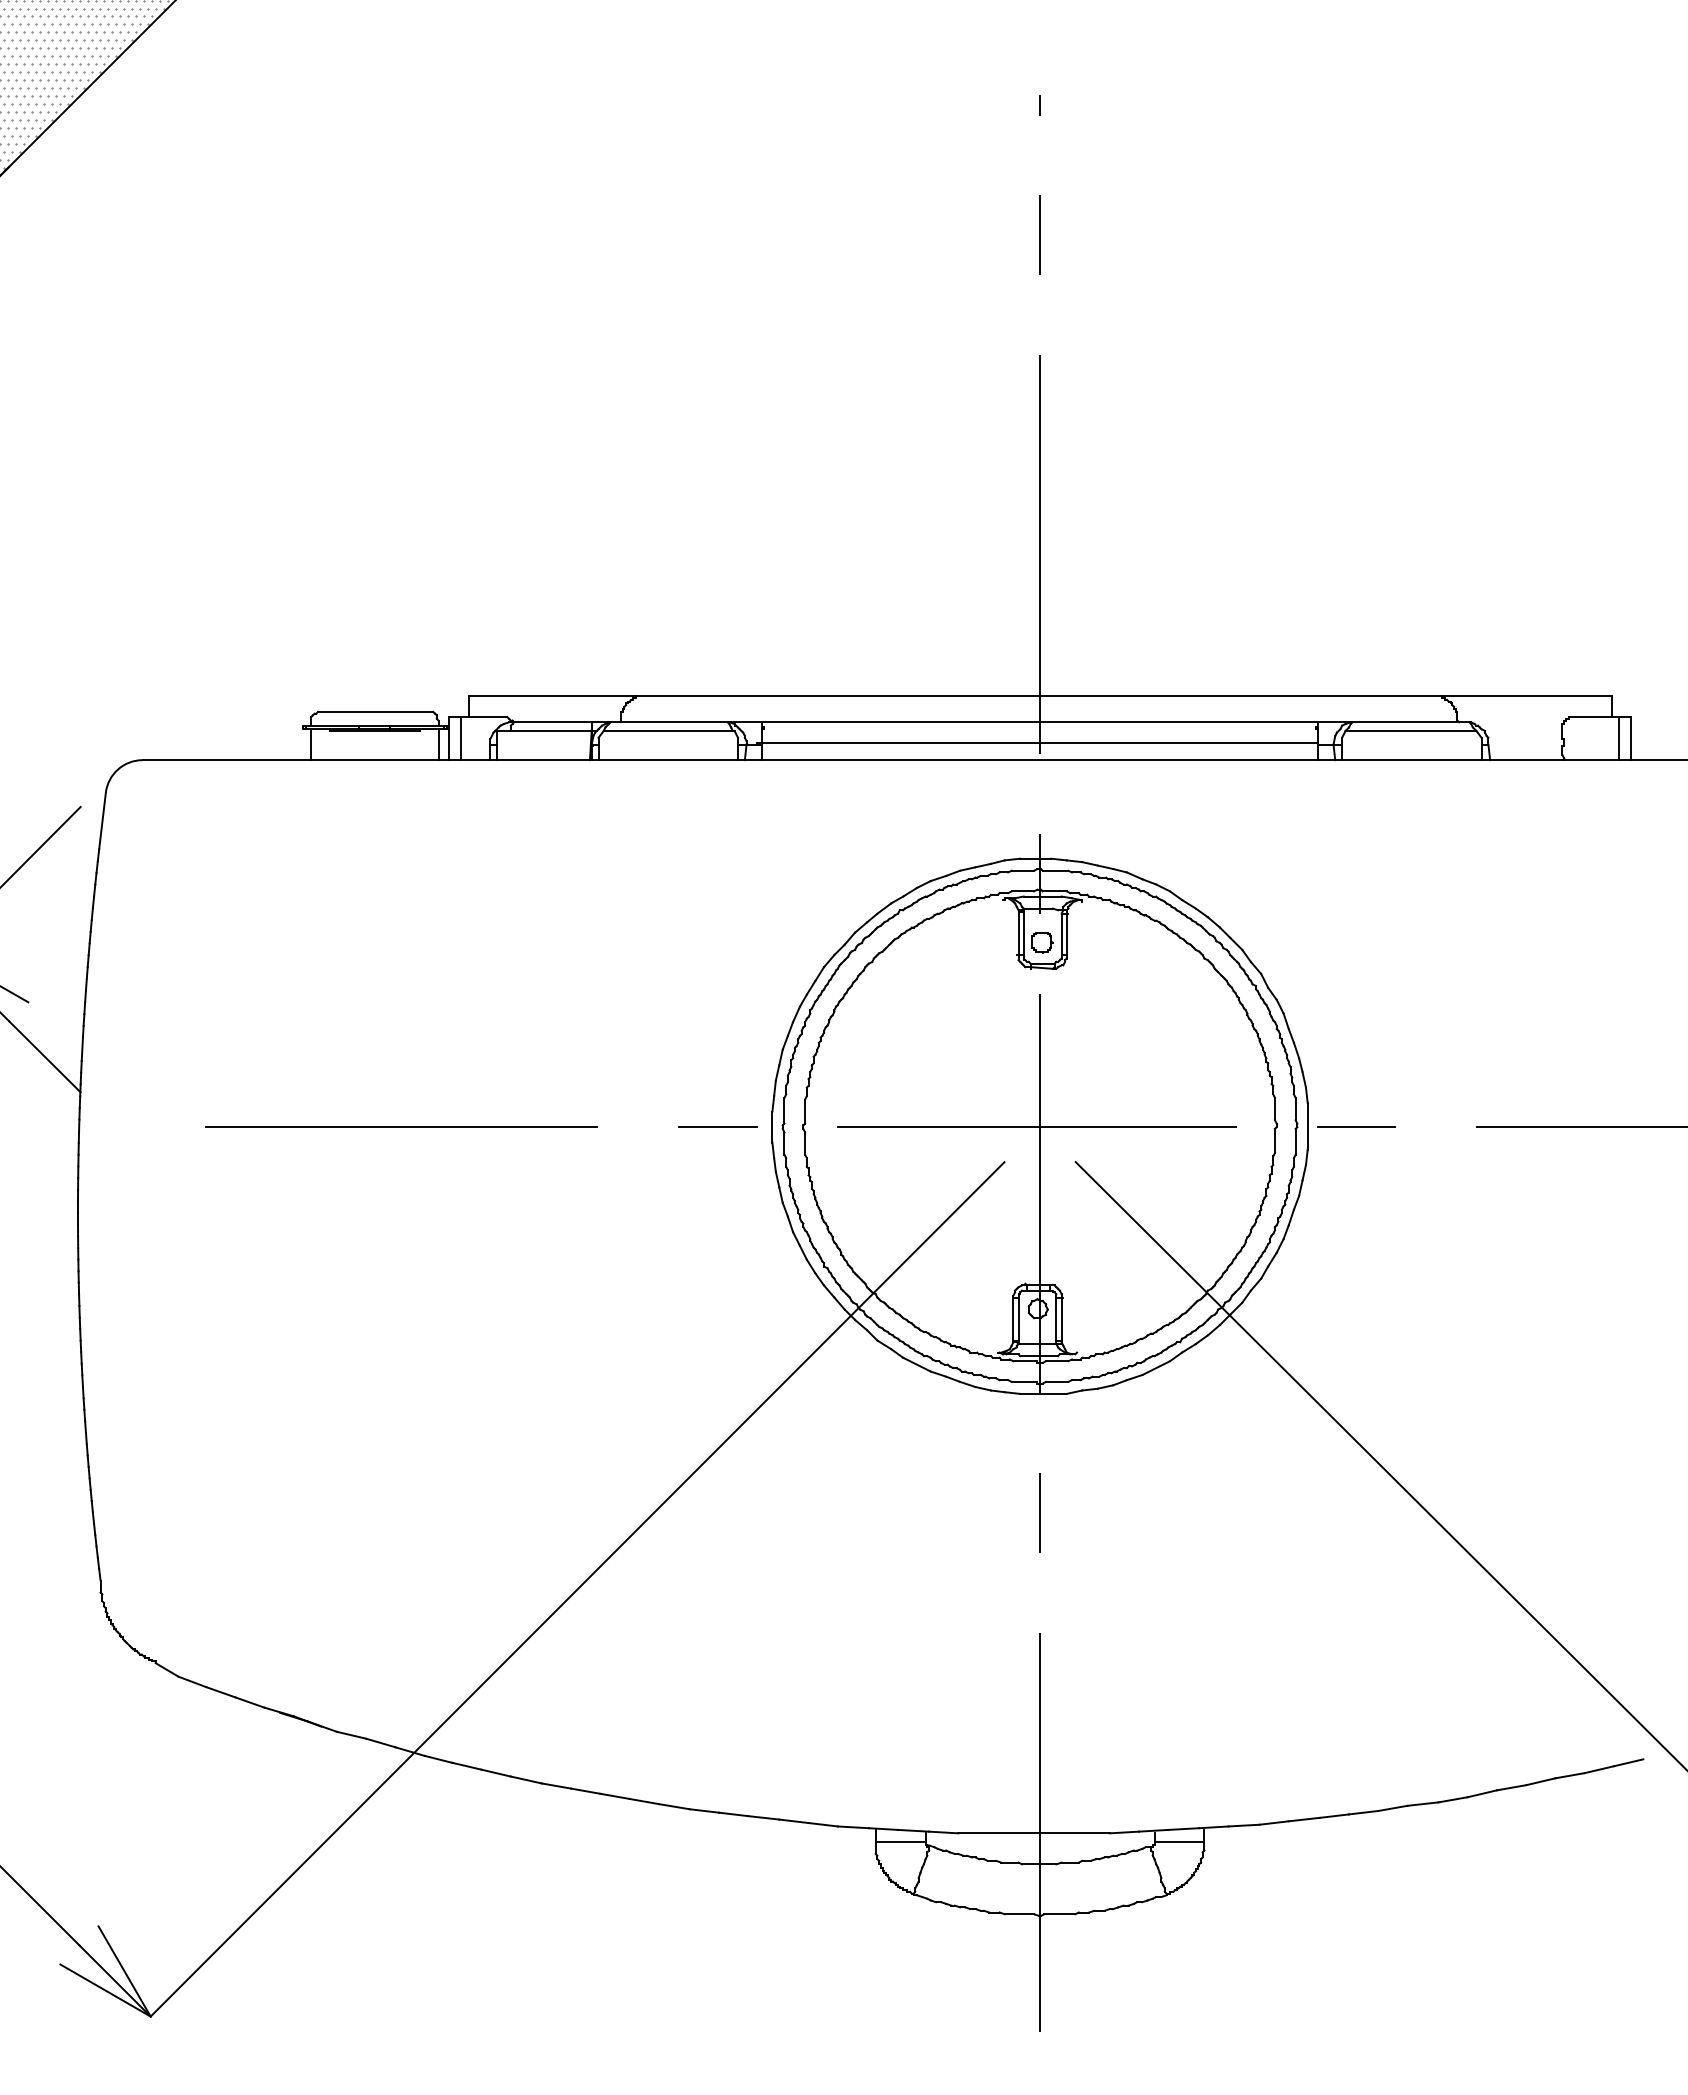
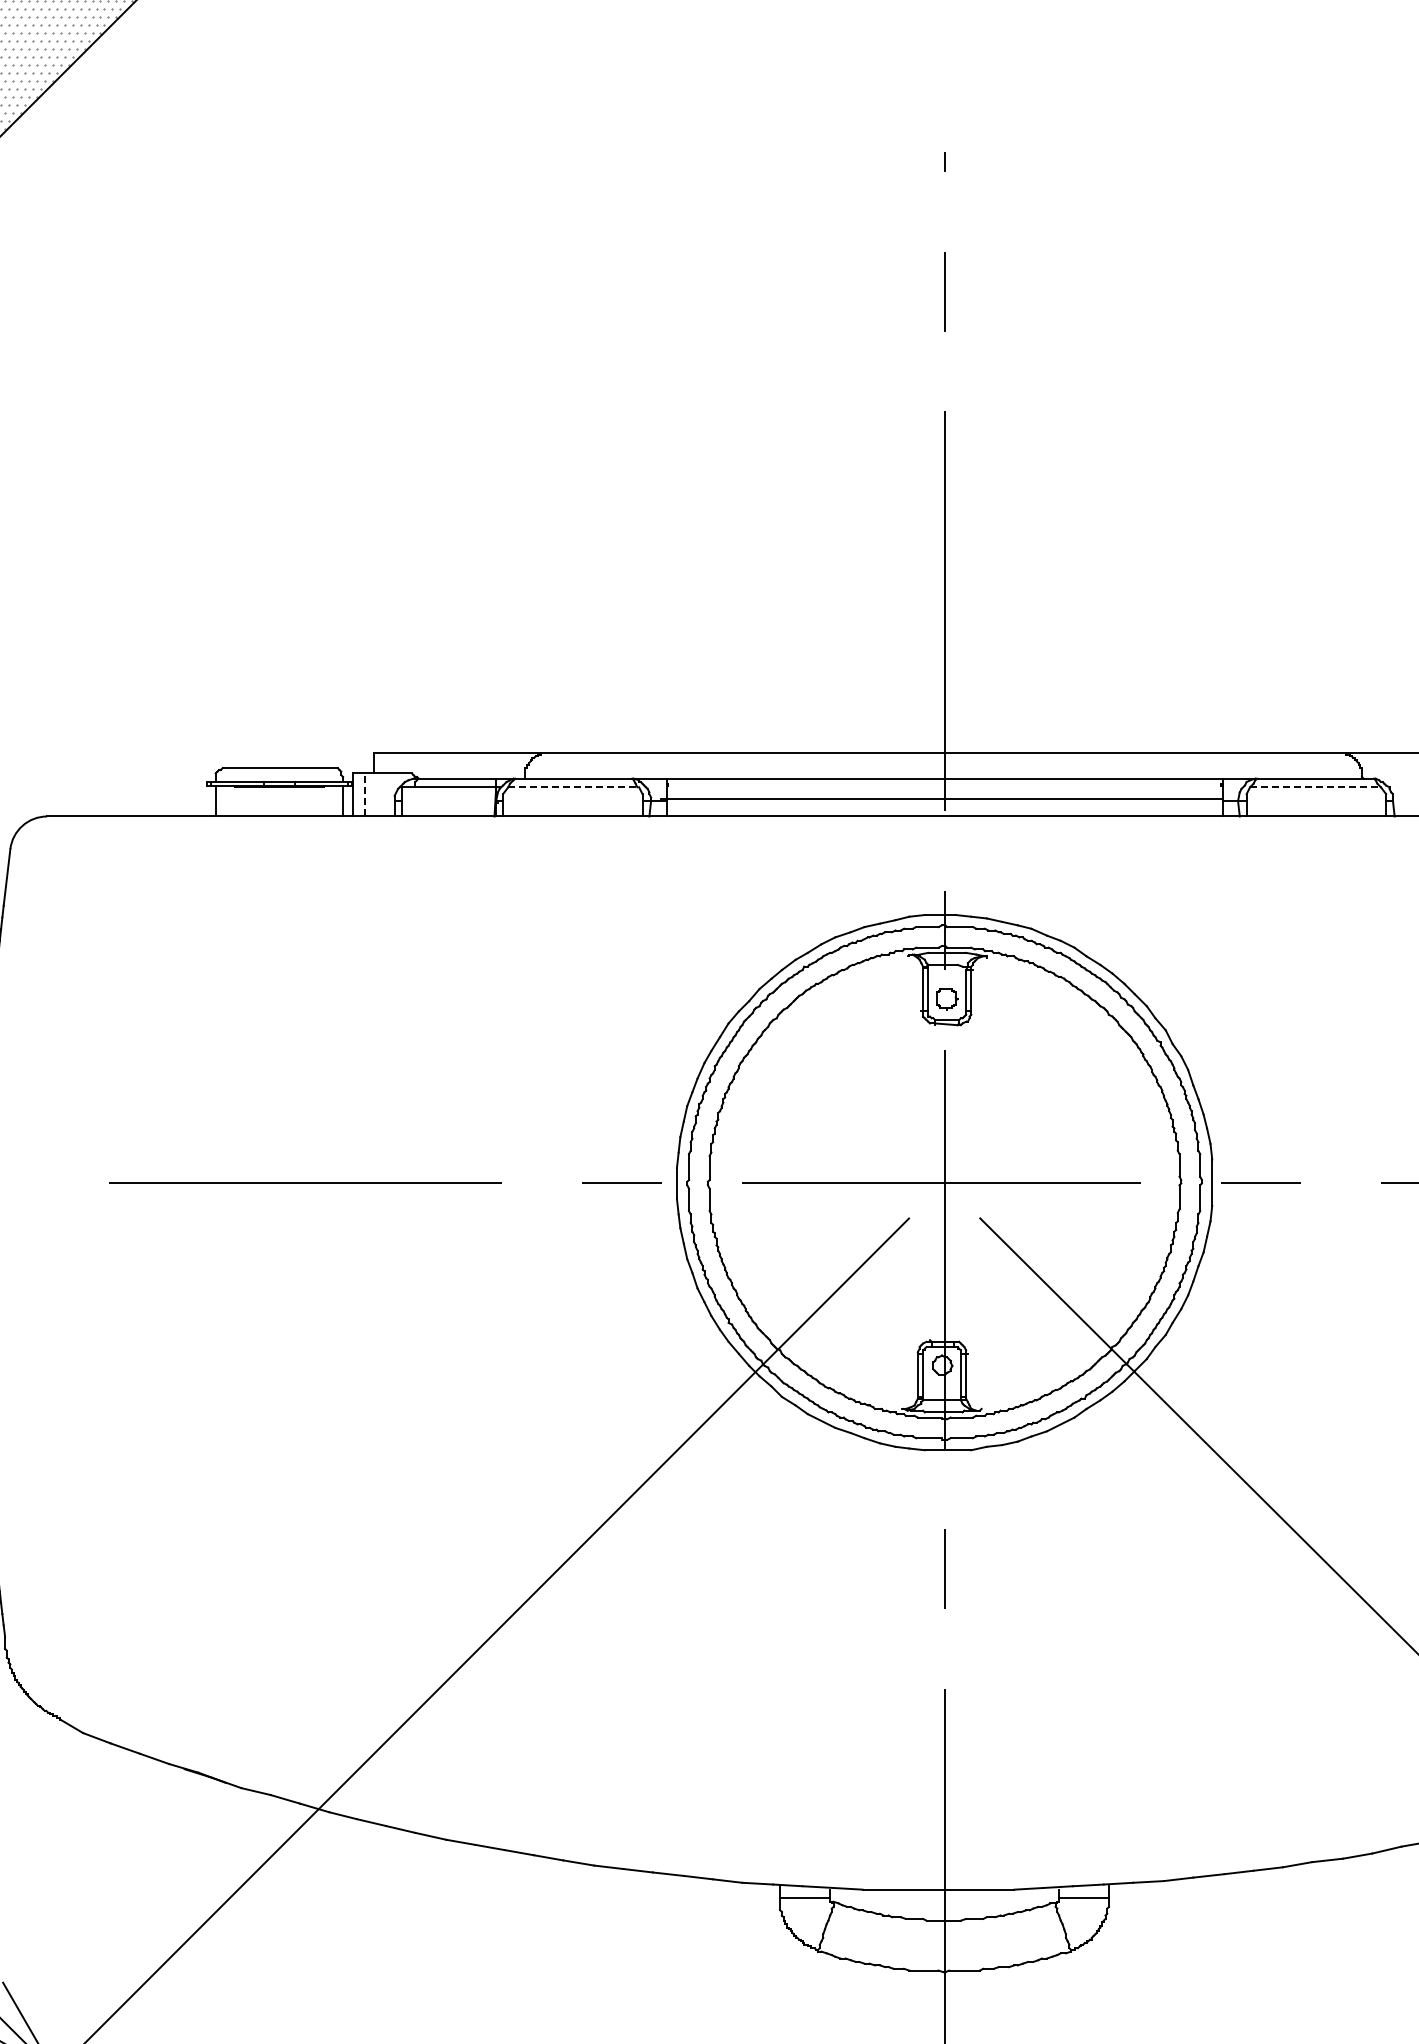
line: (669, 730) -> (574, 786), solid -> dashed
line: (1411, 730) -> (1316, 786), solid -> dashed
line: (460, 738) -> (365, 794), solid -> dashed

